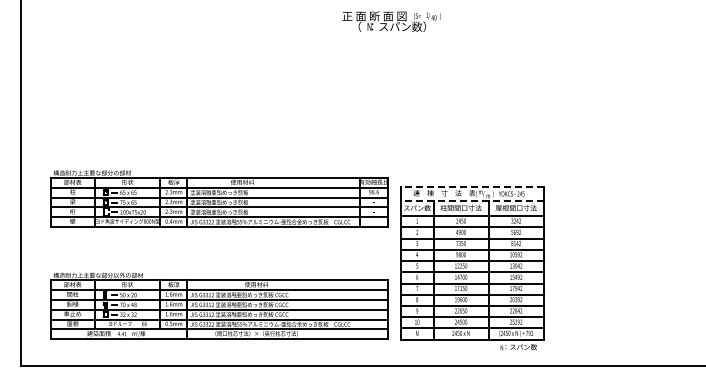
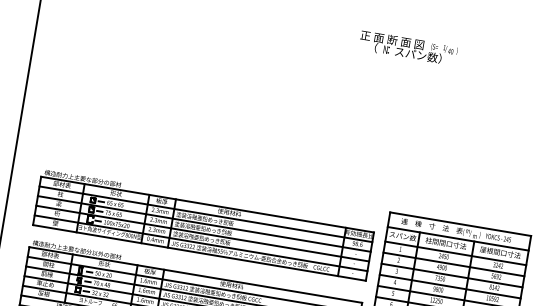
line: (471, 186) -> (459, 223), dashed -> solid
part: (219, 198) -> (204, 224), moved
line: (471, 201) -> (457, 238), dashed -> solid

